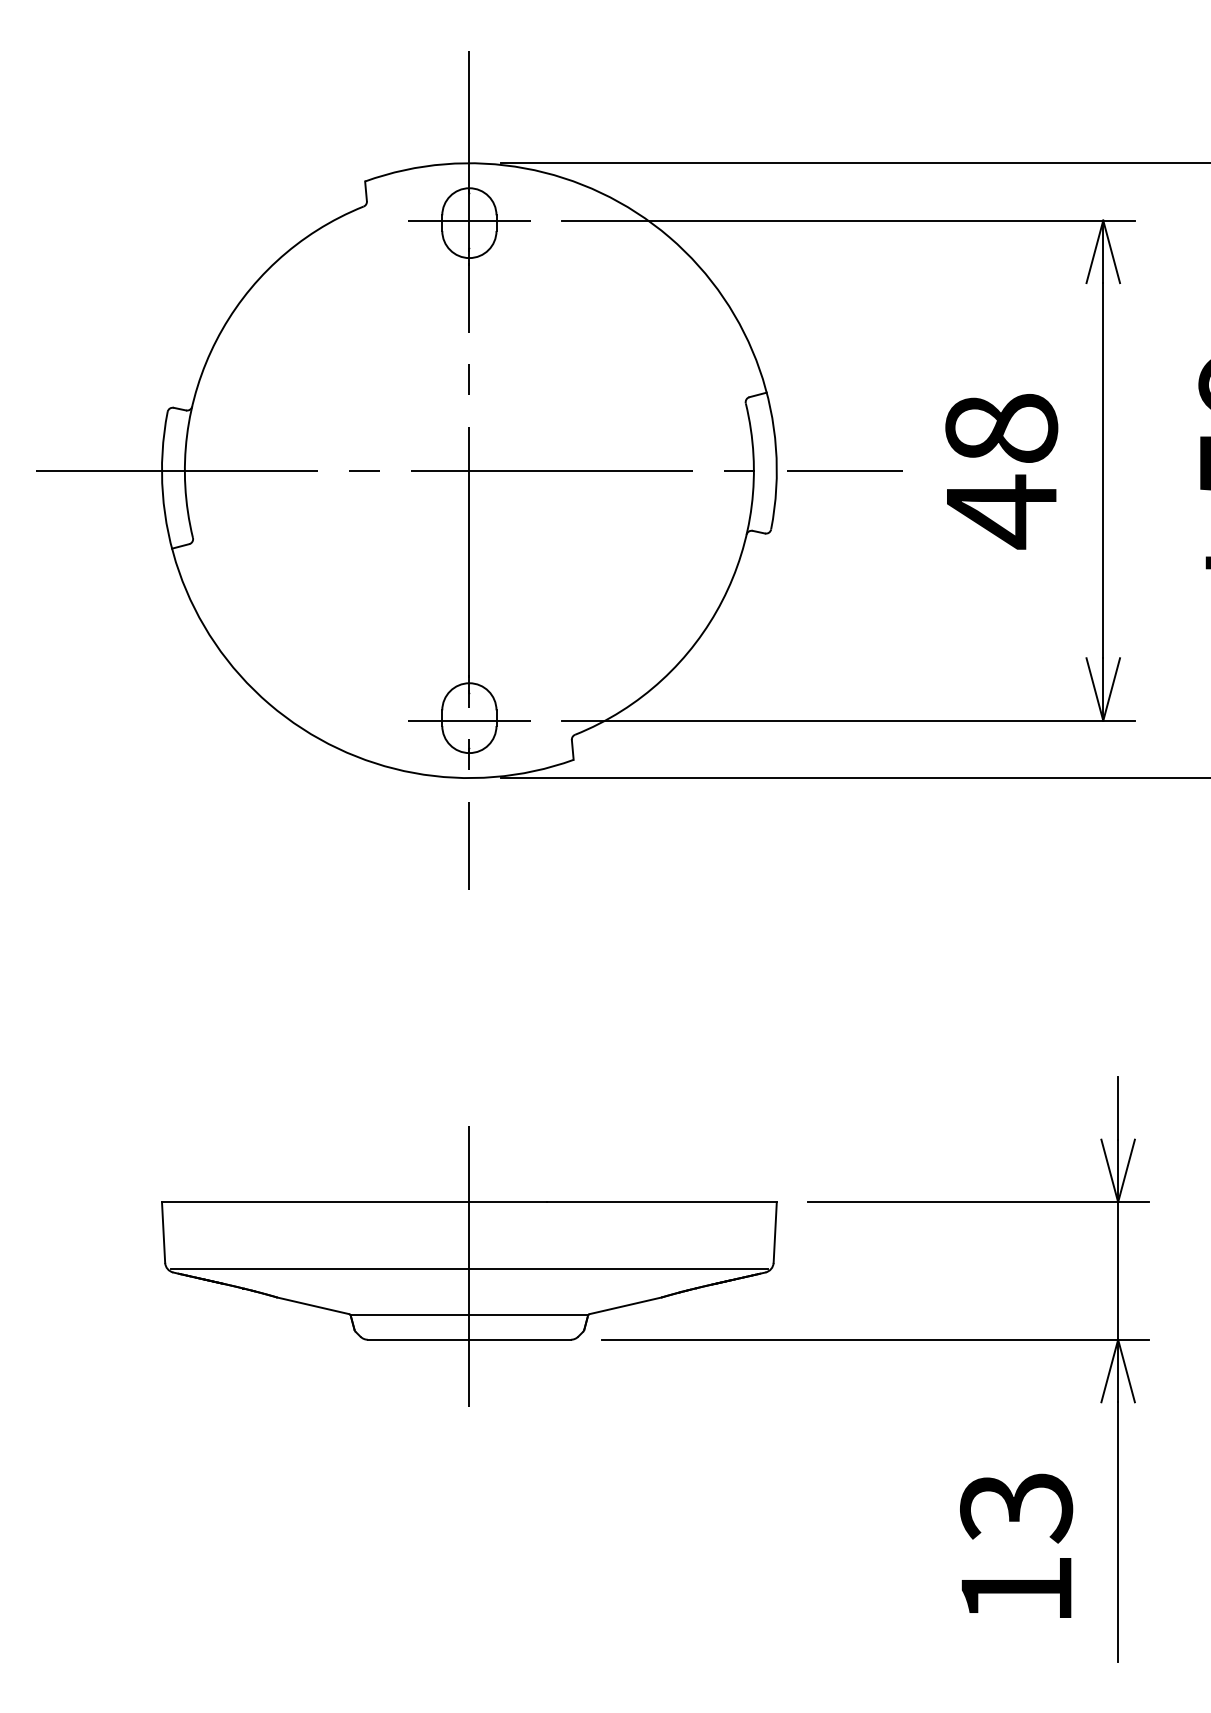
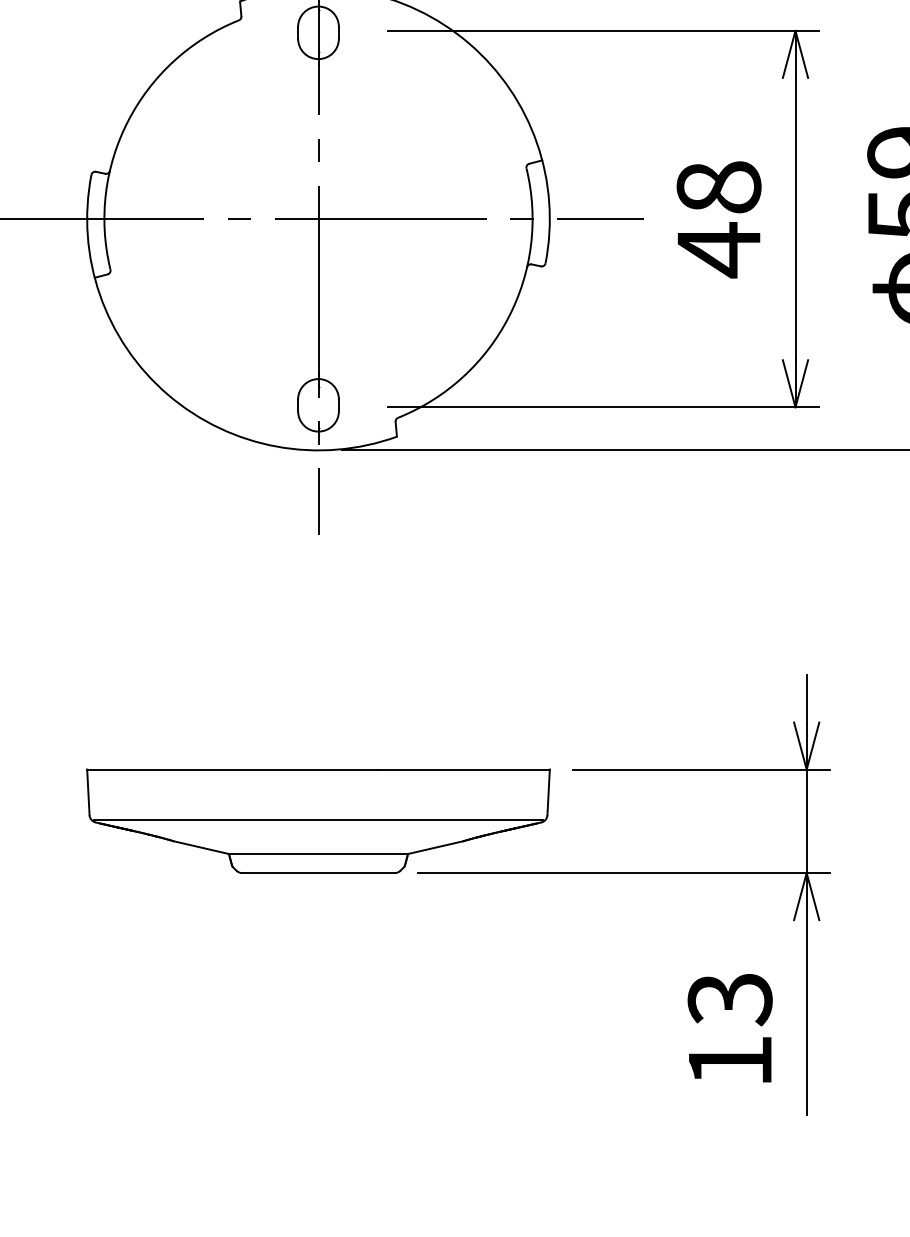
line: (469, 220) -> (318, 30), removed
line: (469, 720) -> (318, 407), removed
line: (469, 1269) -> (318, 820), removed

